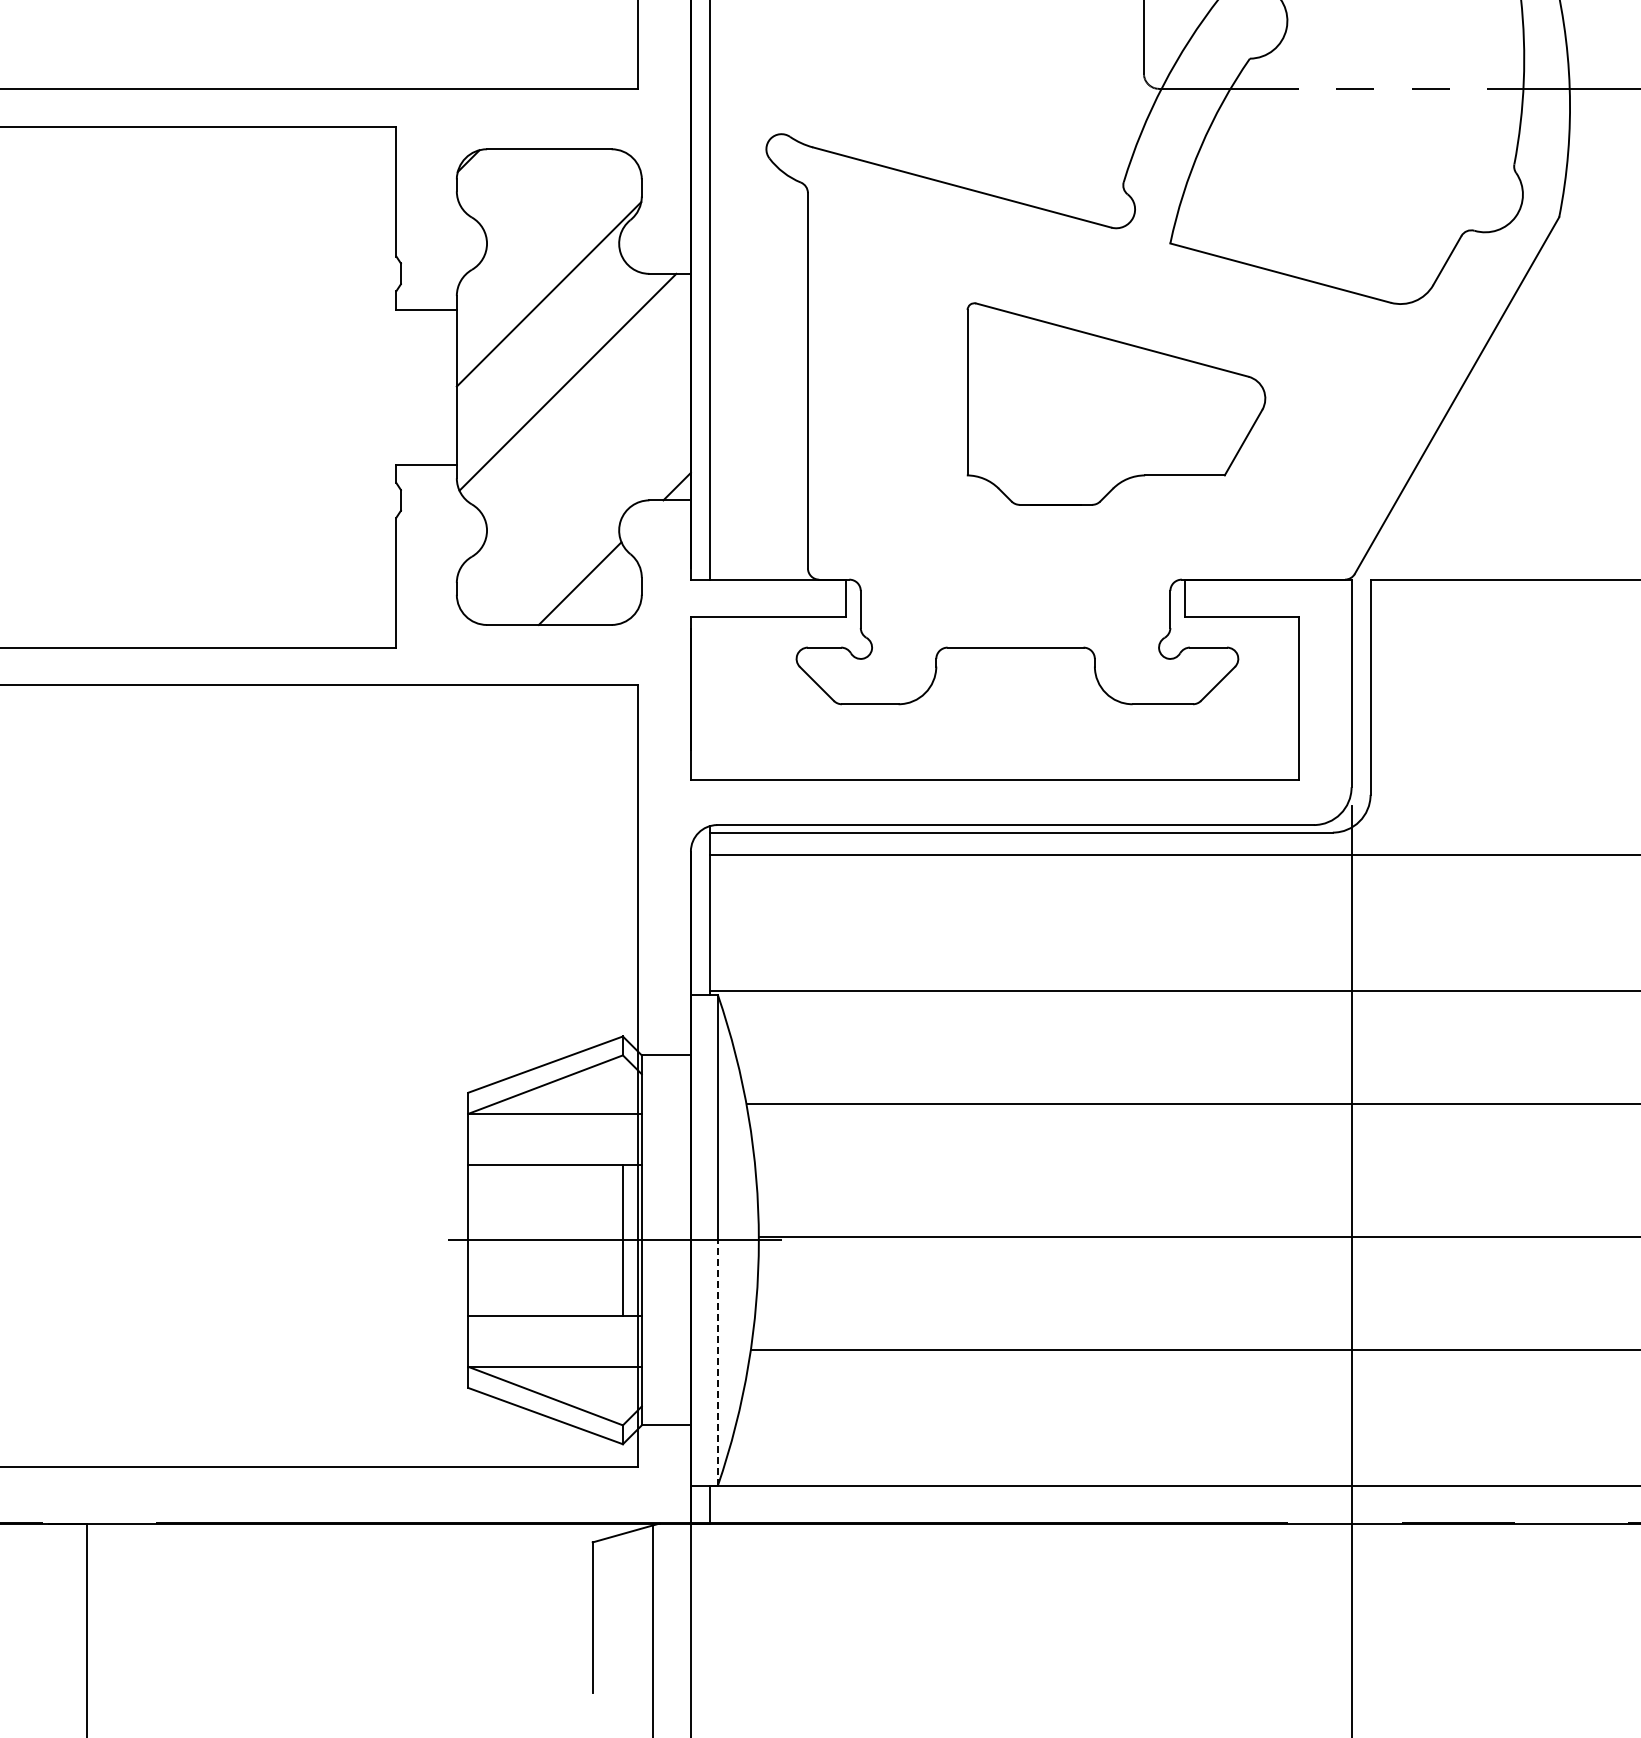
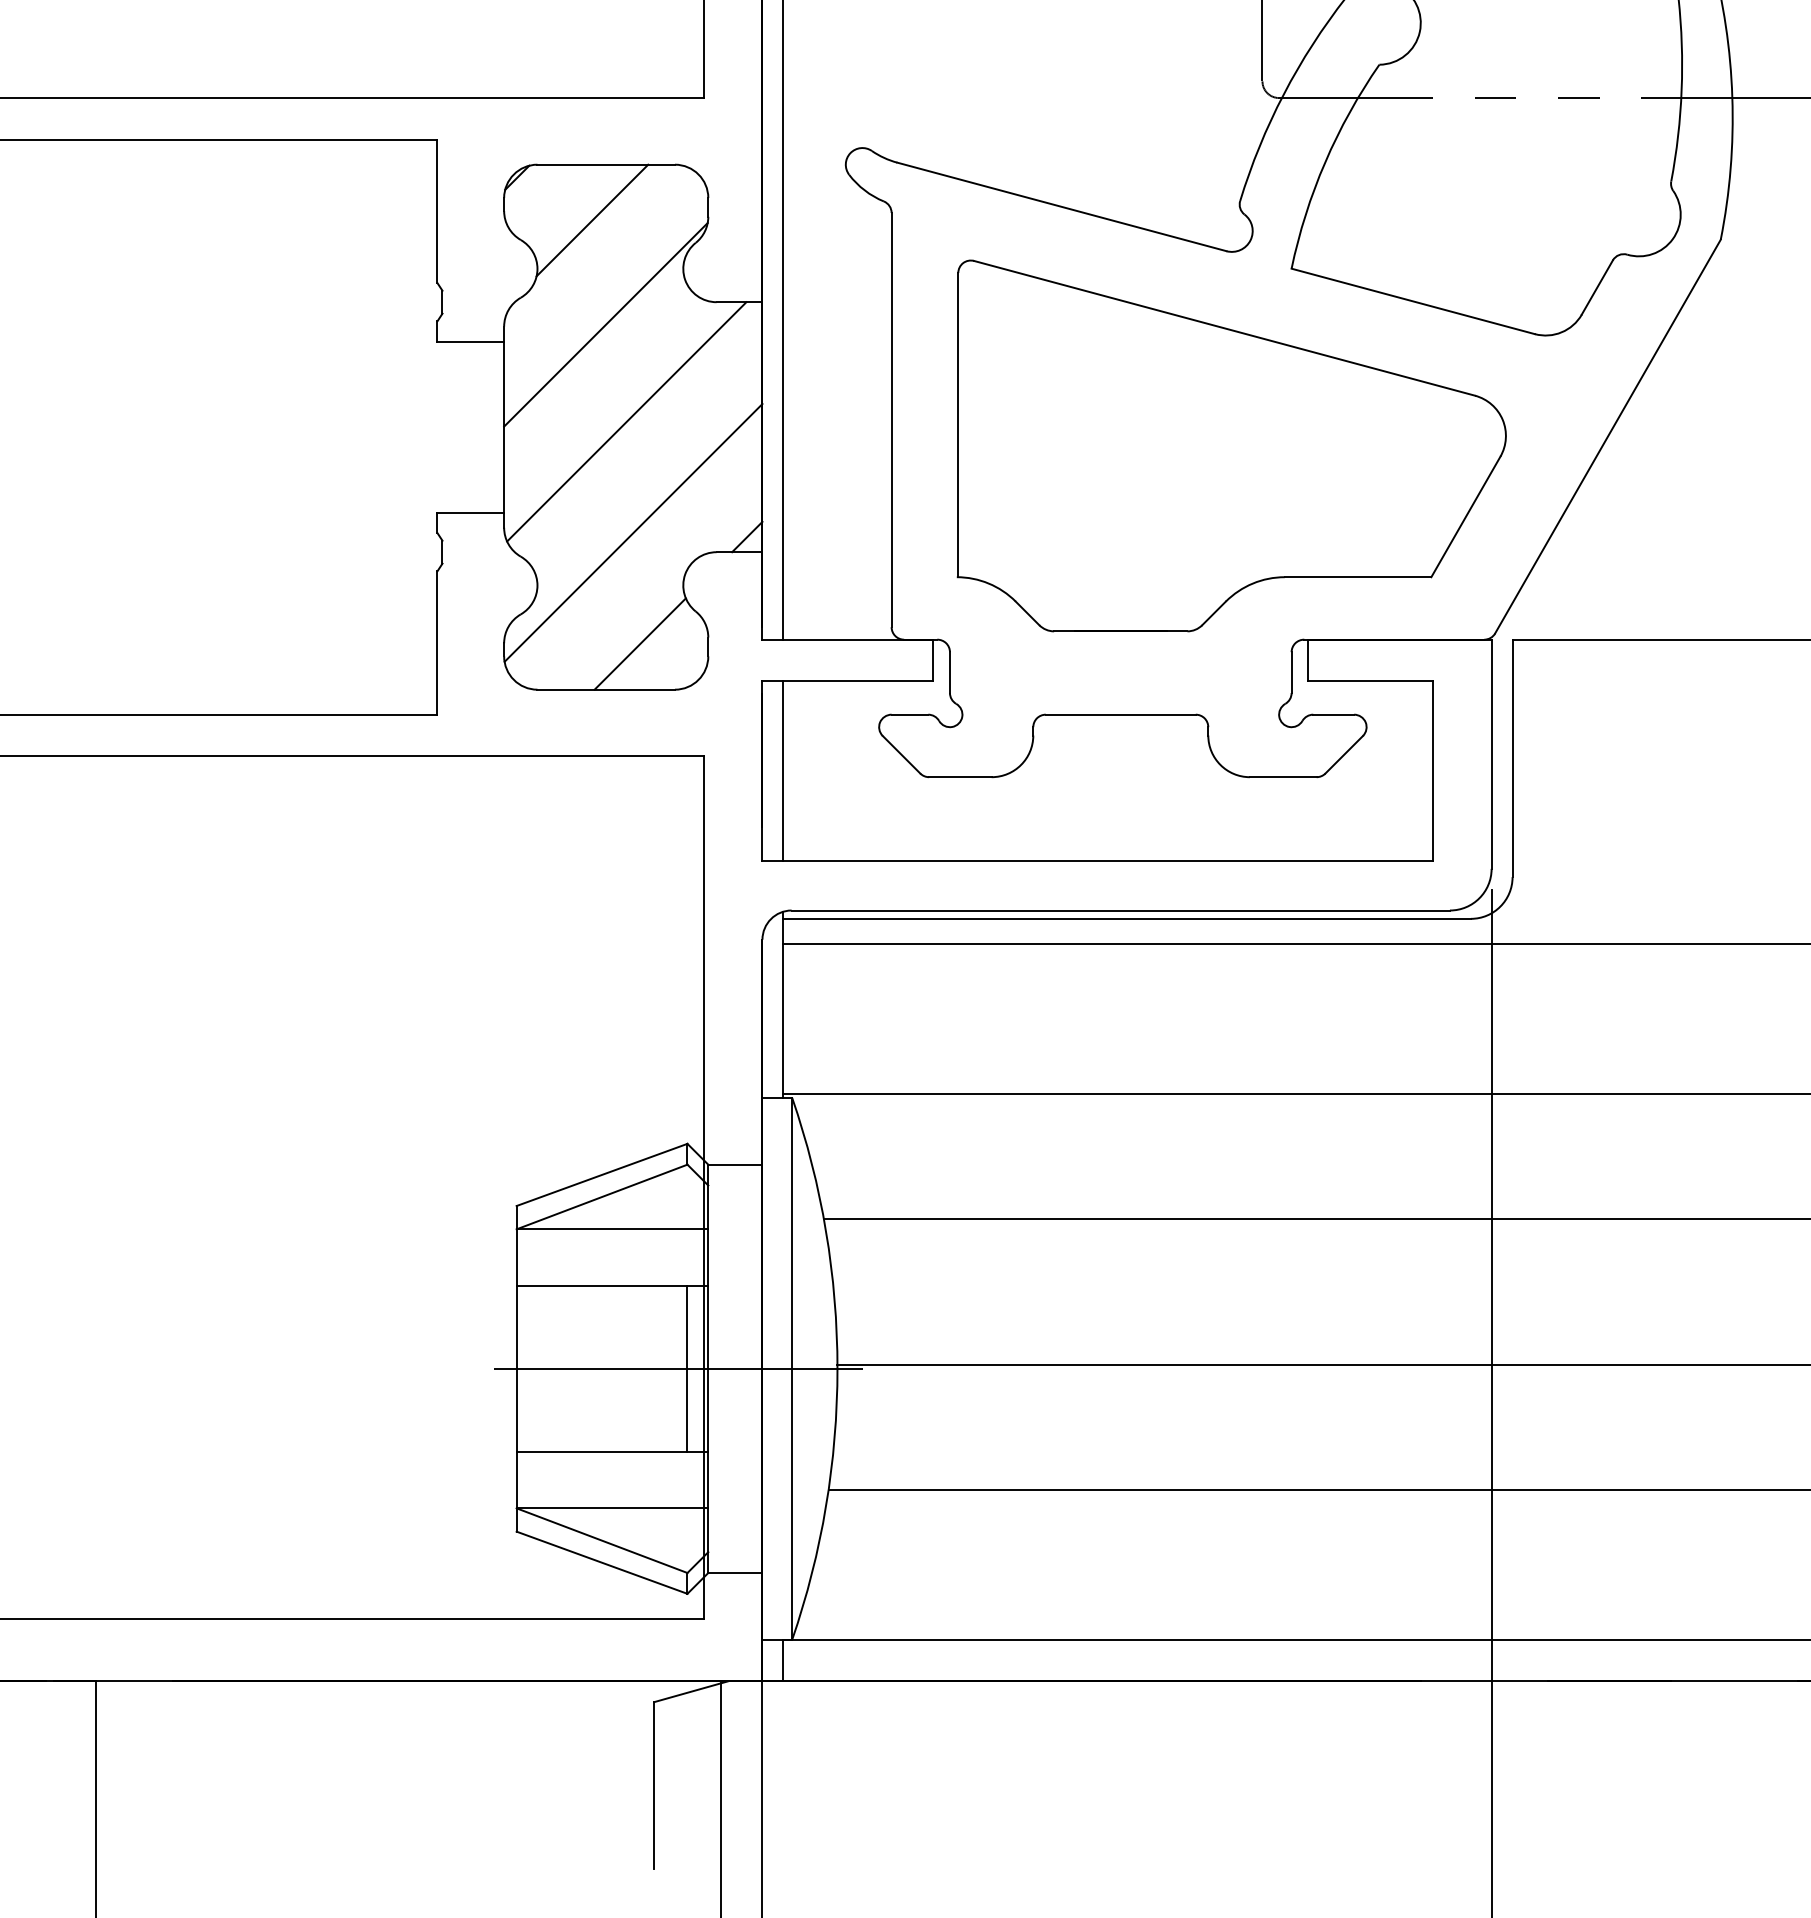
line: (536, 199) -> (592, 220), added
part: (1116, 403) -> (1232, 445), size x1.67
line: (573, 482) -> (632, 532), added
line: (709, 698) -> (783, 770), added
line: (717, 1363) -> (791, 1504), dashed -> solid

